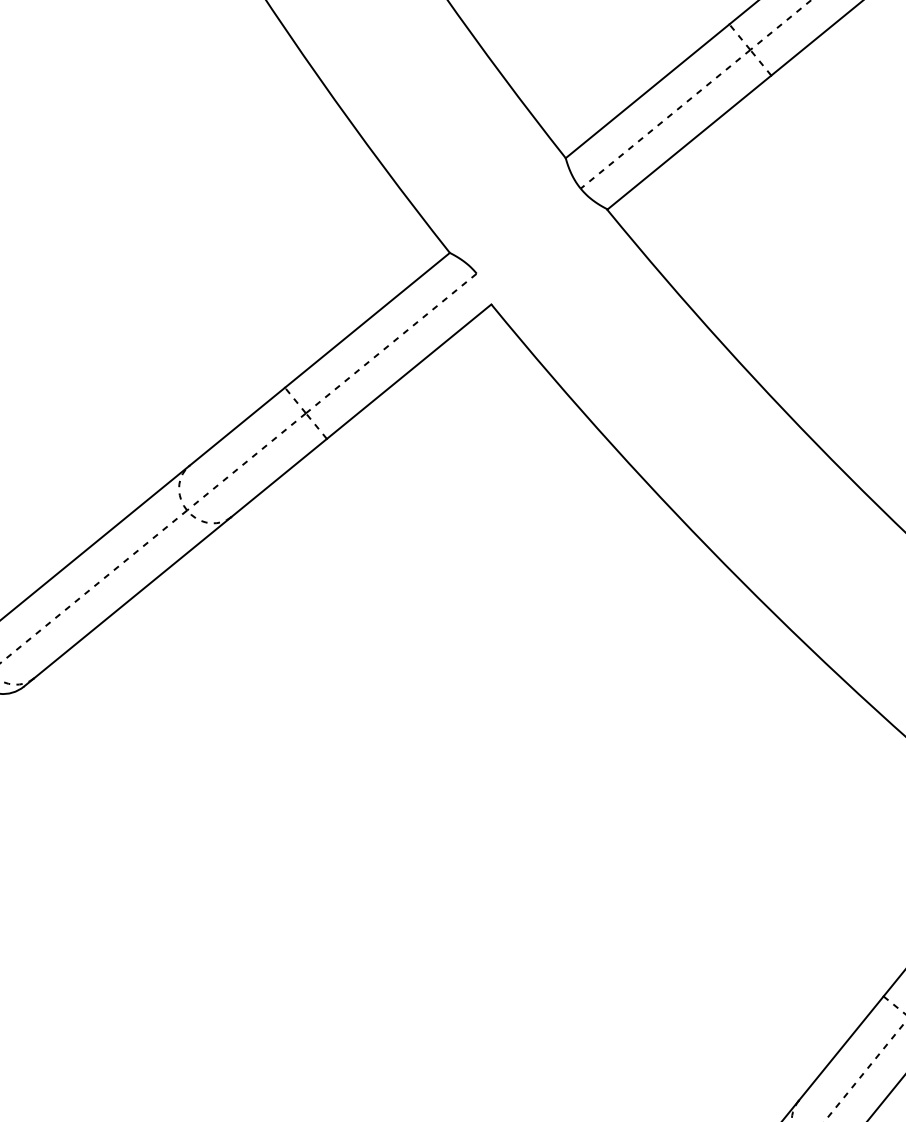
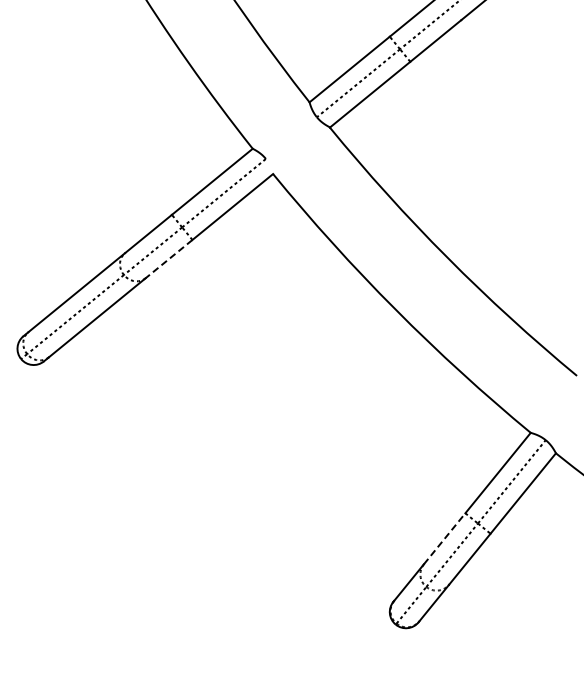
line: (278, 478) -> (168, 259), solid -> dashed
line: (840, 1047) -> (444, 538), solid -> dashed

